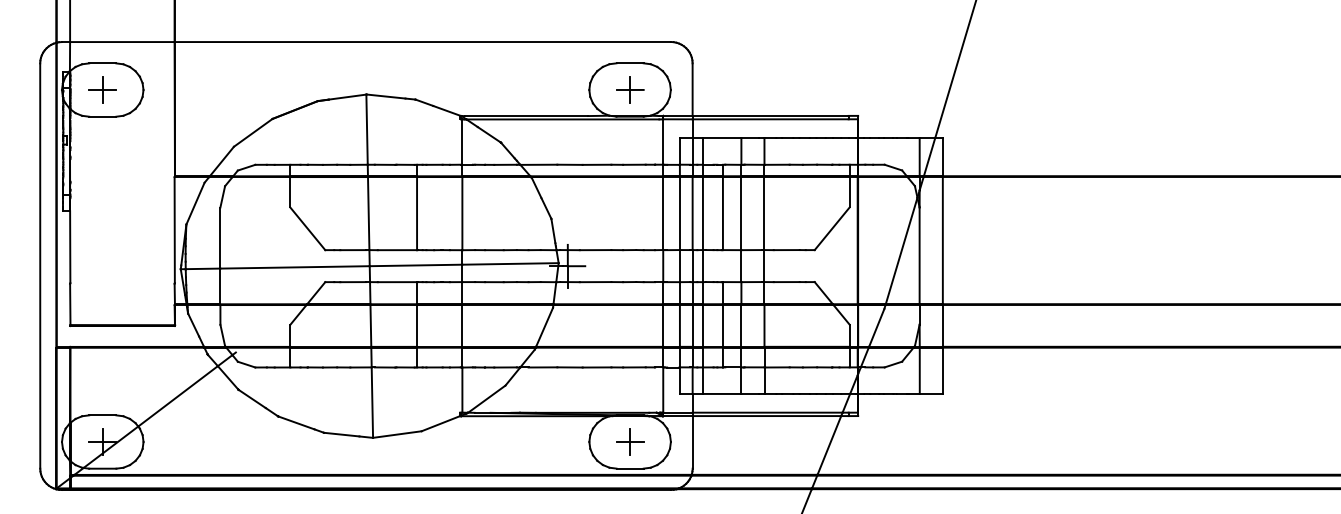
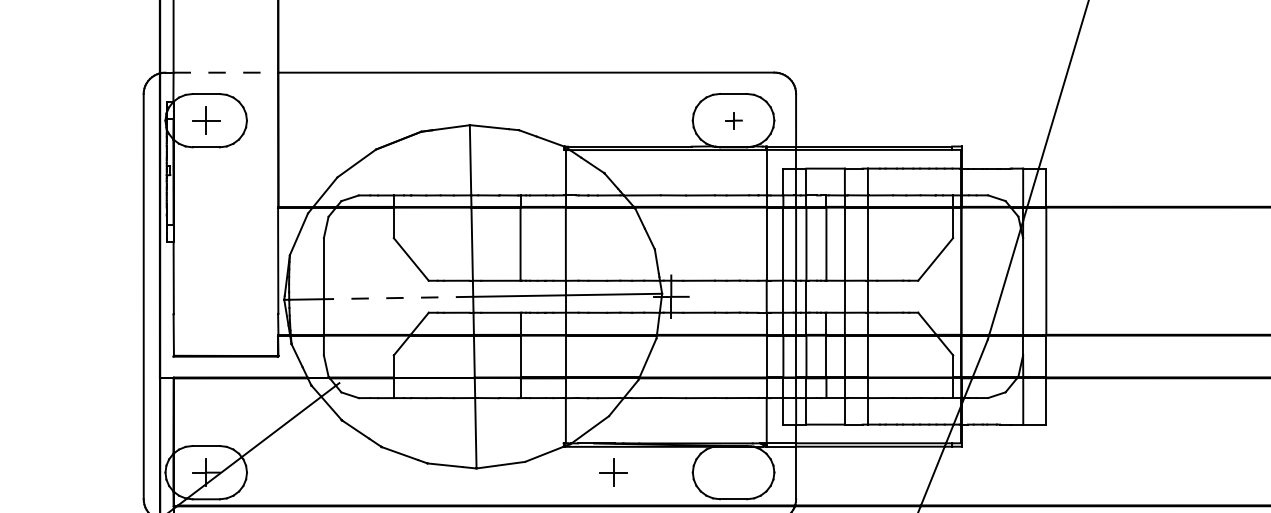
line: (122, 42) -> (225, 73), solid -> dashed
part: (630, 89) -> (733, 120), size x0.6
line: (295, 267) -> (398, 298), solid -> dashed
part: (630, 441) -> (613, 472), moved

